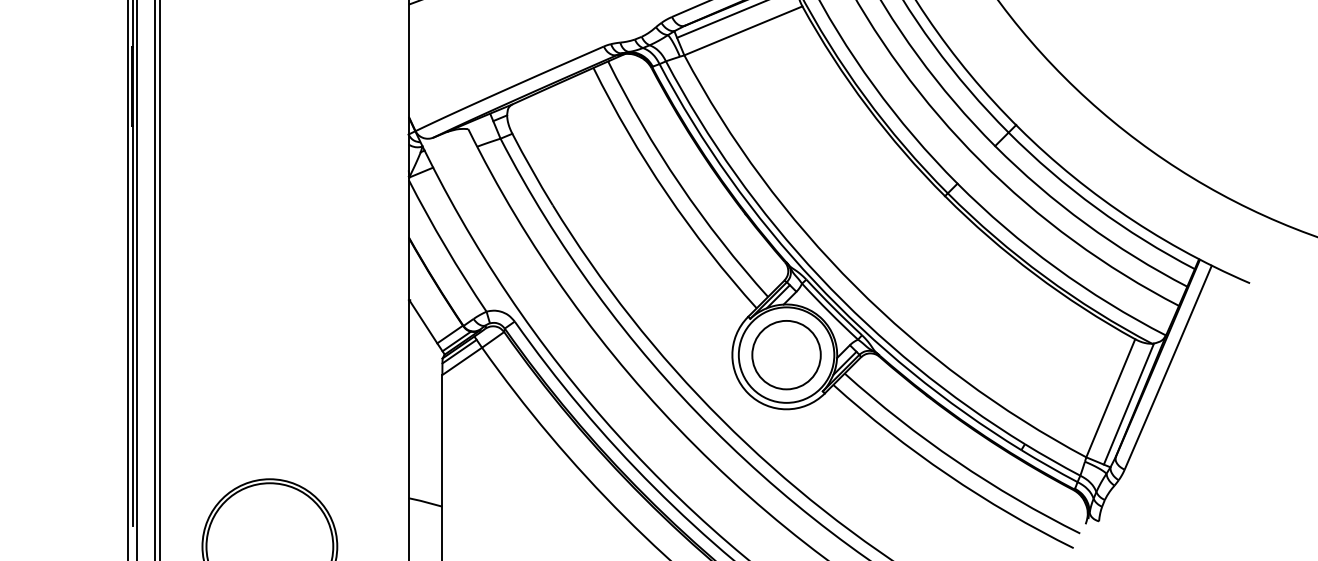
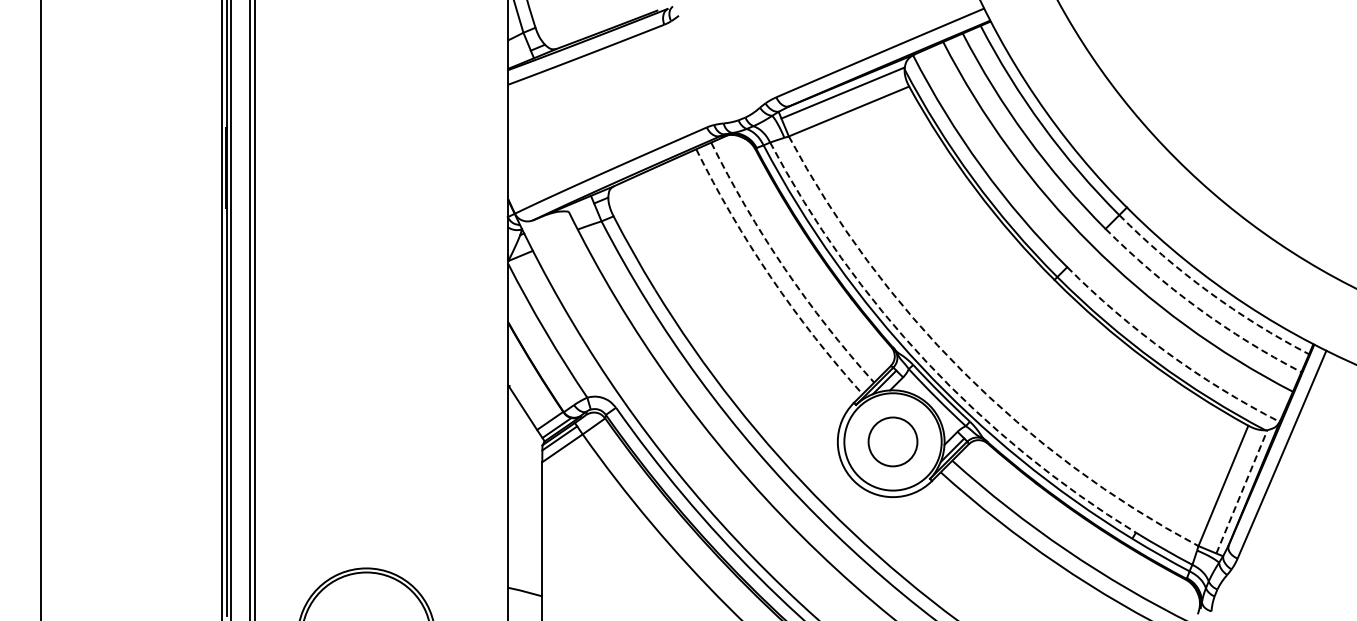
arc: (680, 184) -> (784, 268), solid -> dashed
arc: (667, 193) -> (771, 277), solid -> dashed
arc: (1096, 208) -> (1208, 292), solid -> dashed
arc: (1085, 224) -> (1197, 308), solid -> dashed
arc: (1055, 267) -> (1167, 352), solid -> dashed
arc: (819, 277) -> (926, 362), solid -> dashed
arc: (855, 286) -> (963, 371), solid -> dashed
circle: (786, 354) -> (892, 441), size x0.7
line: (1128, 403) -> (1241, 491), solid -> dashed

